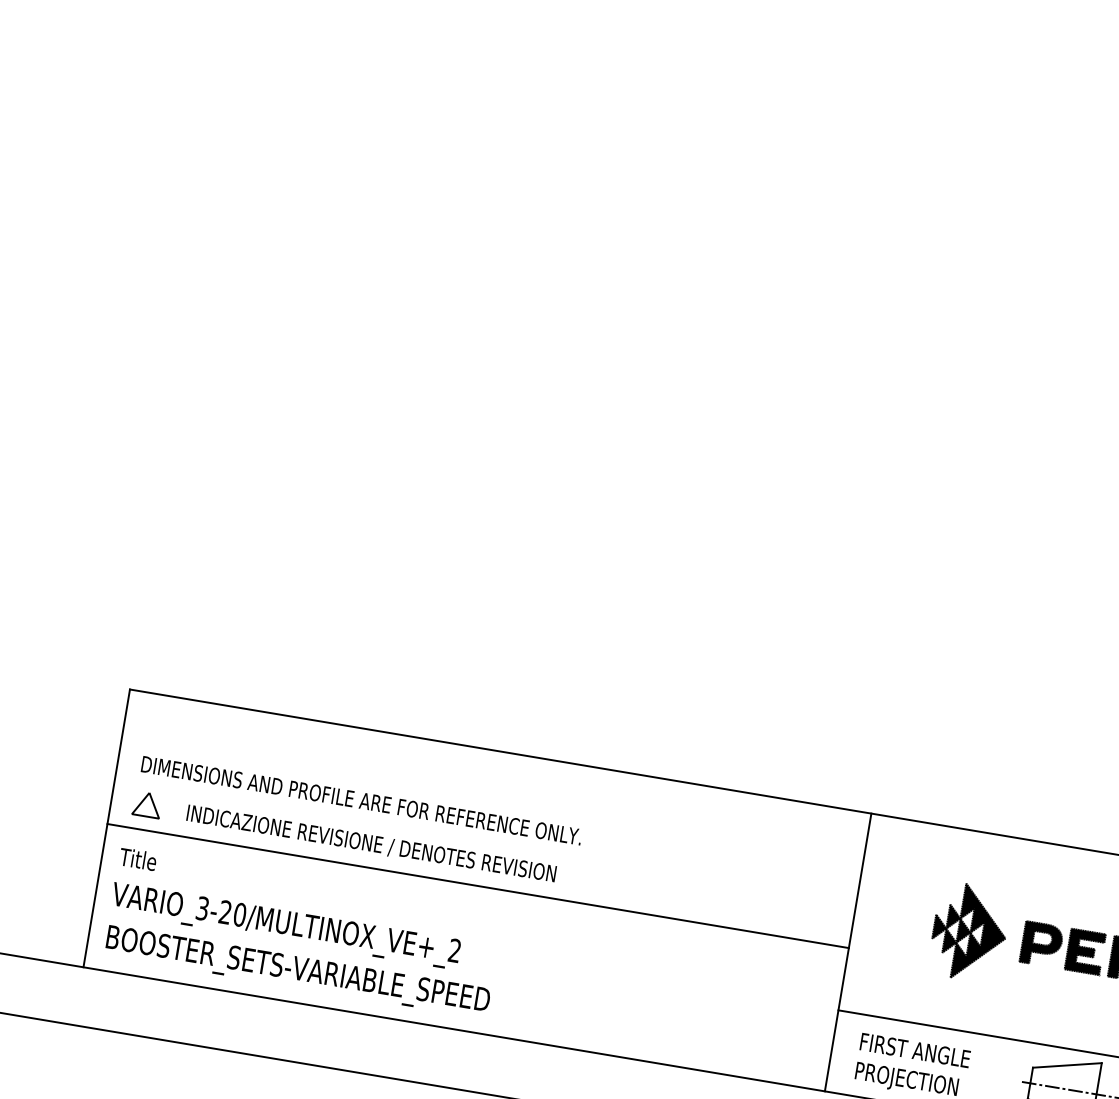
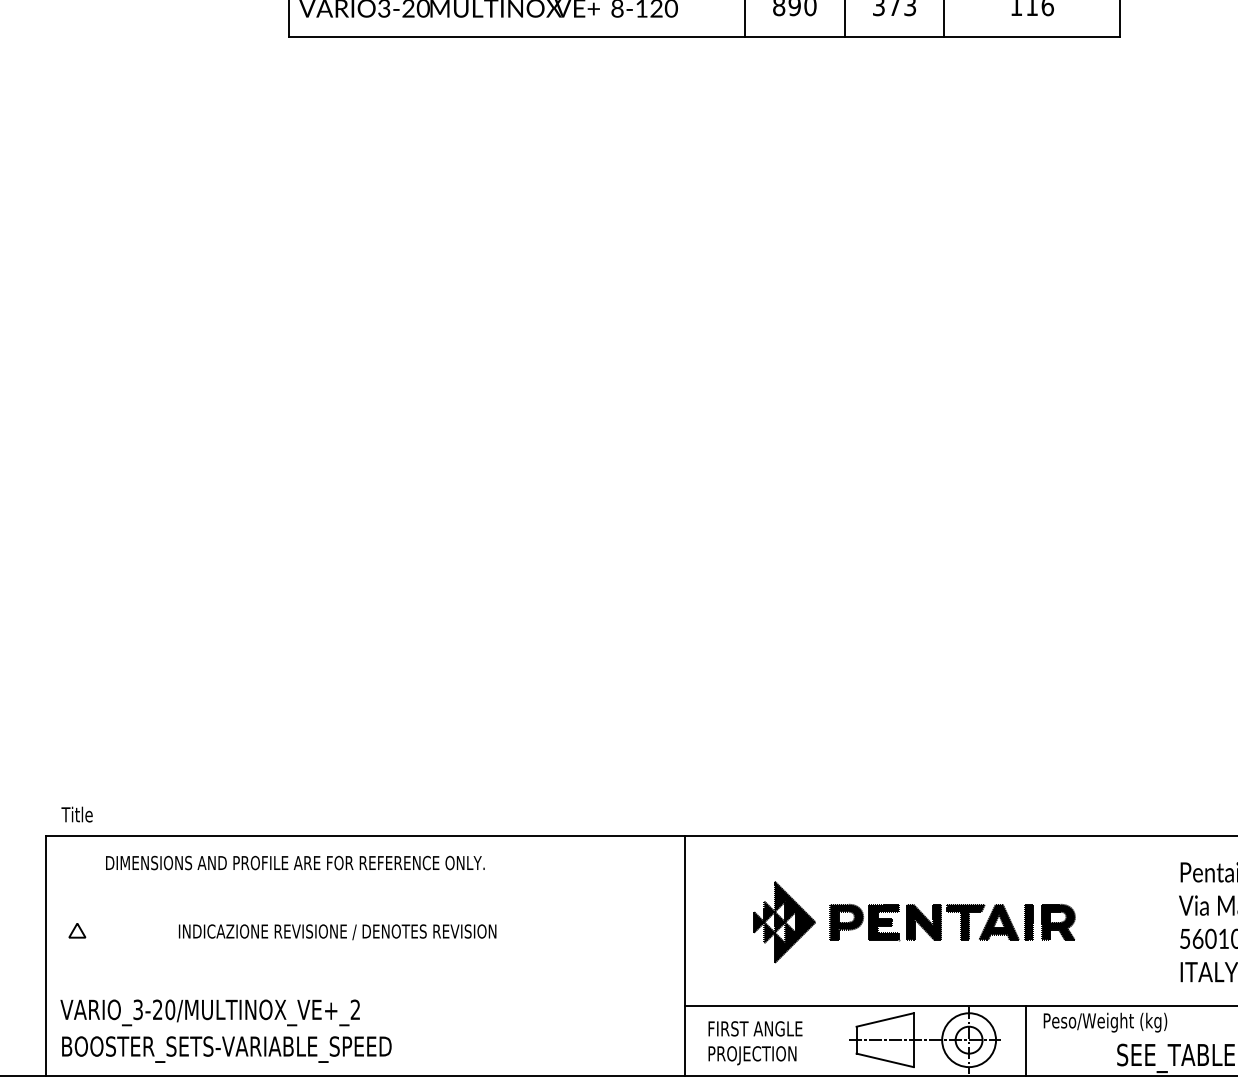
text: (362, 800) -> (295, 862), moved
part: (147, 804) -> (77, 930), size x0.7
text: (371, 844) -> (337, 932), moved
text: (137, 859) -> (76, 814), moved
line: (477, 886) -> (365, 952), removed

